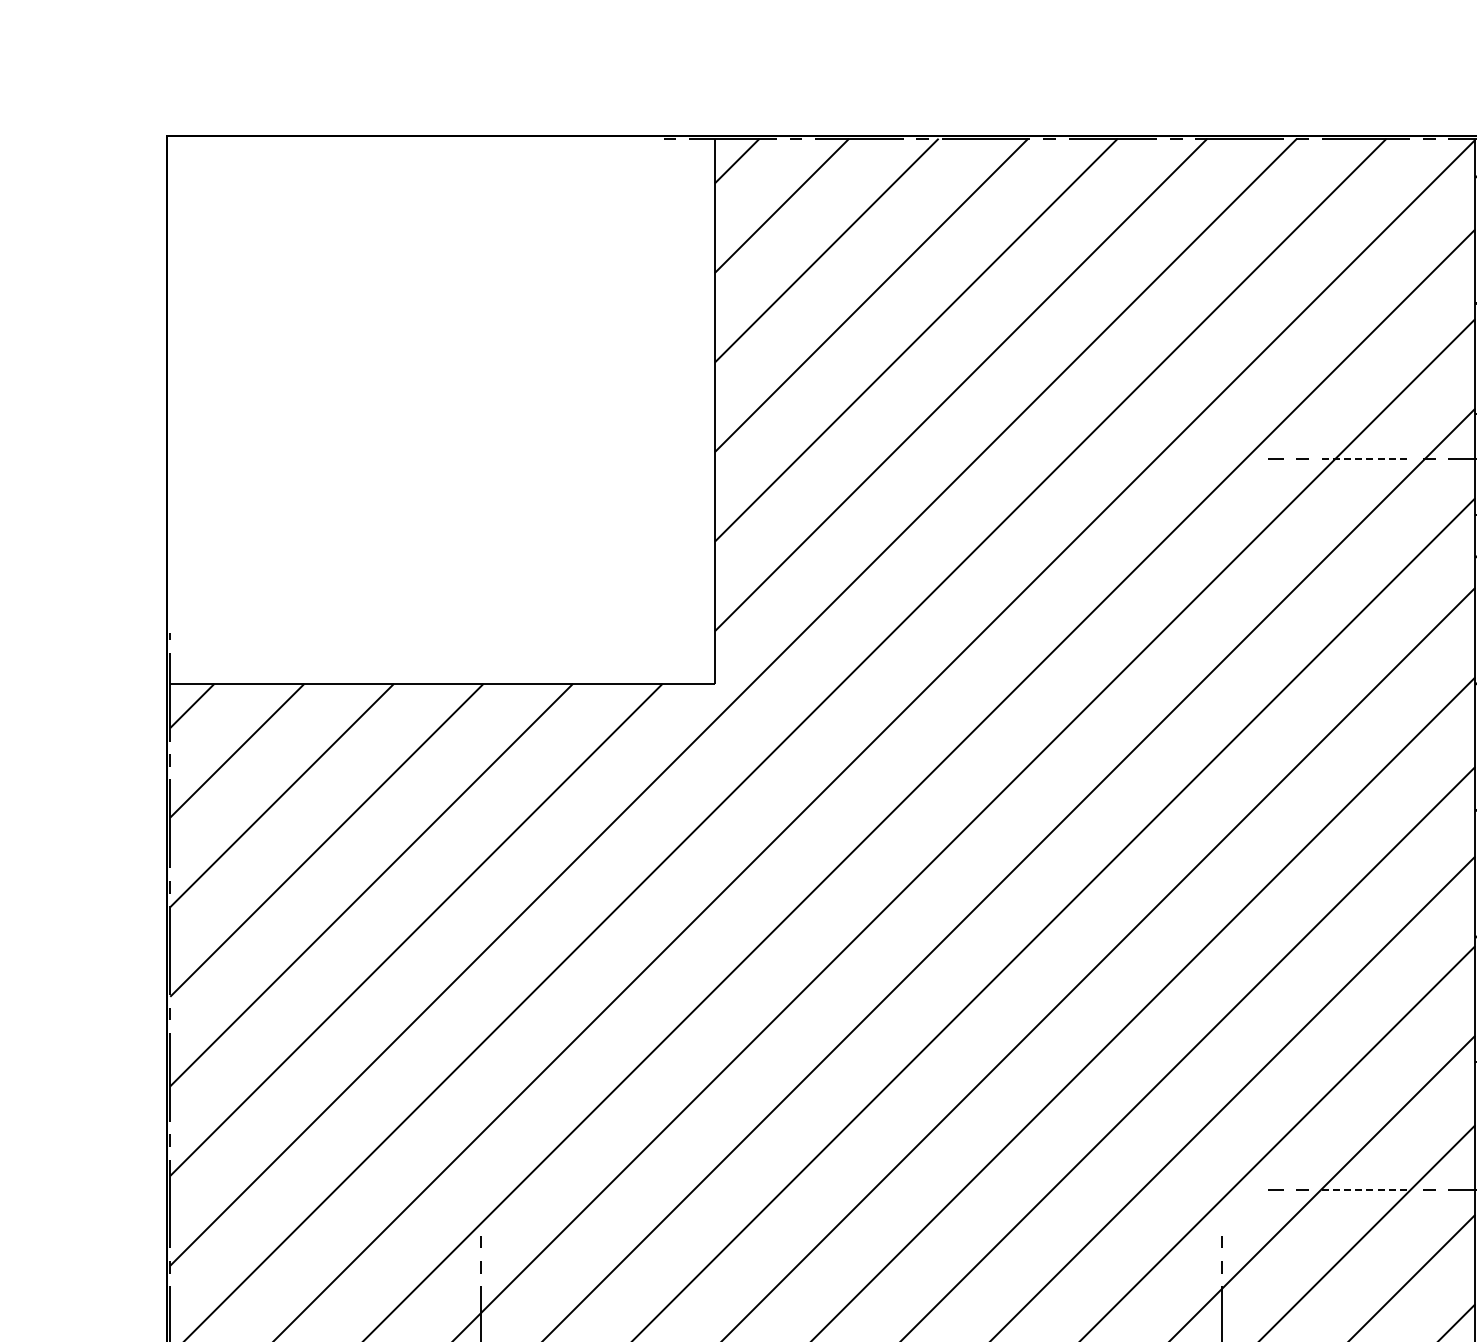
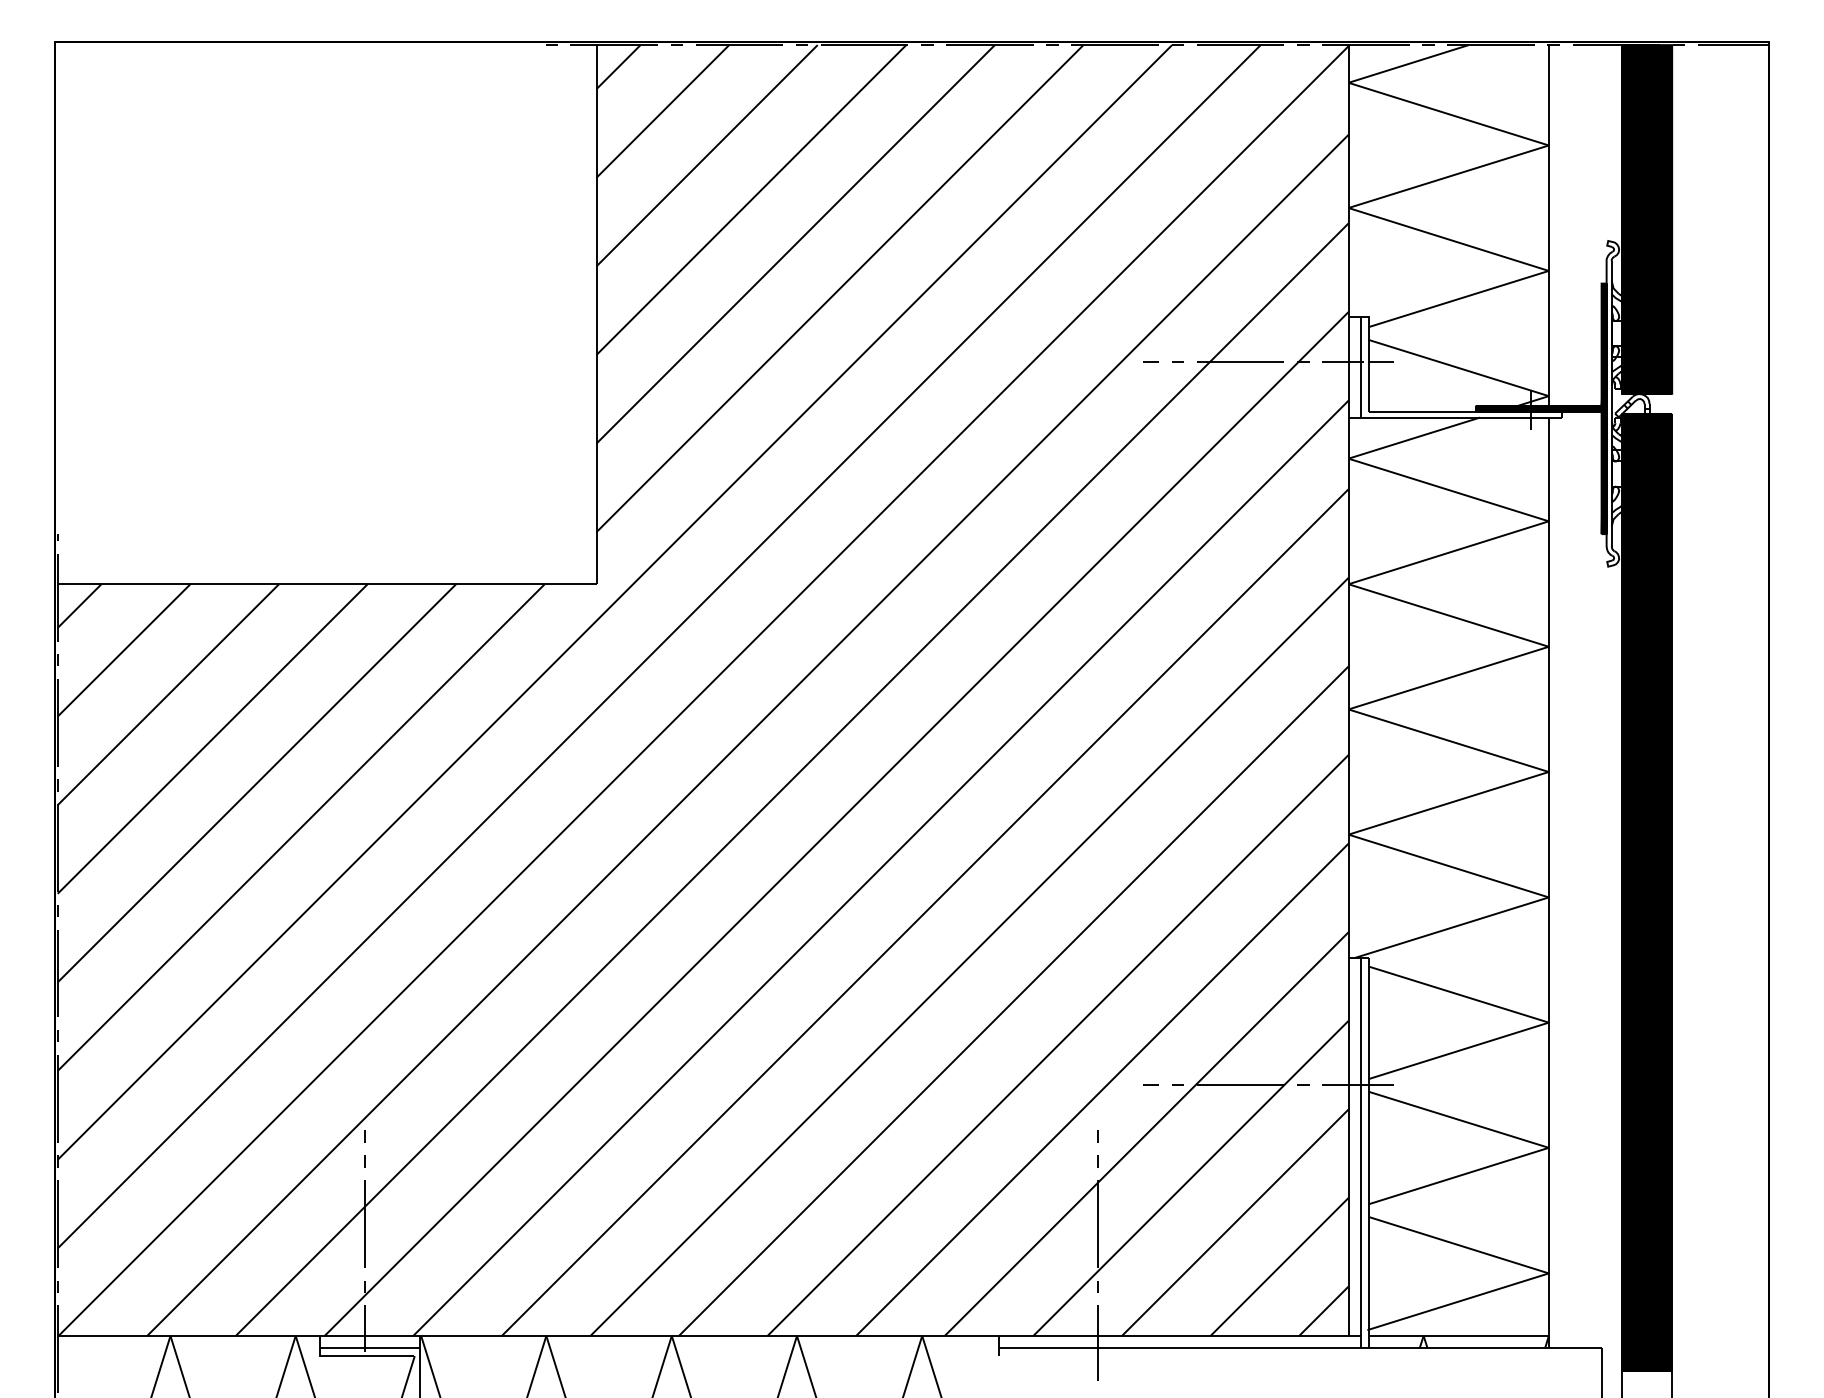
line: (1366, 459) -> (1240, 362), dashed -> solid
line: (1366, 1190) -> (1240, 1085), dashed -> solid

